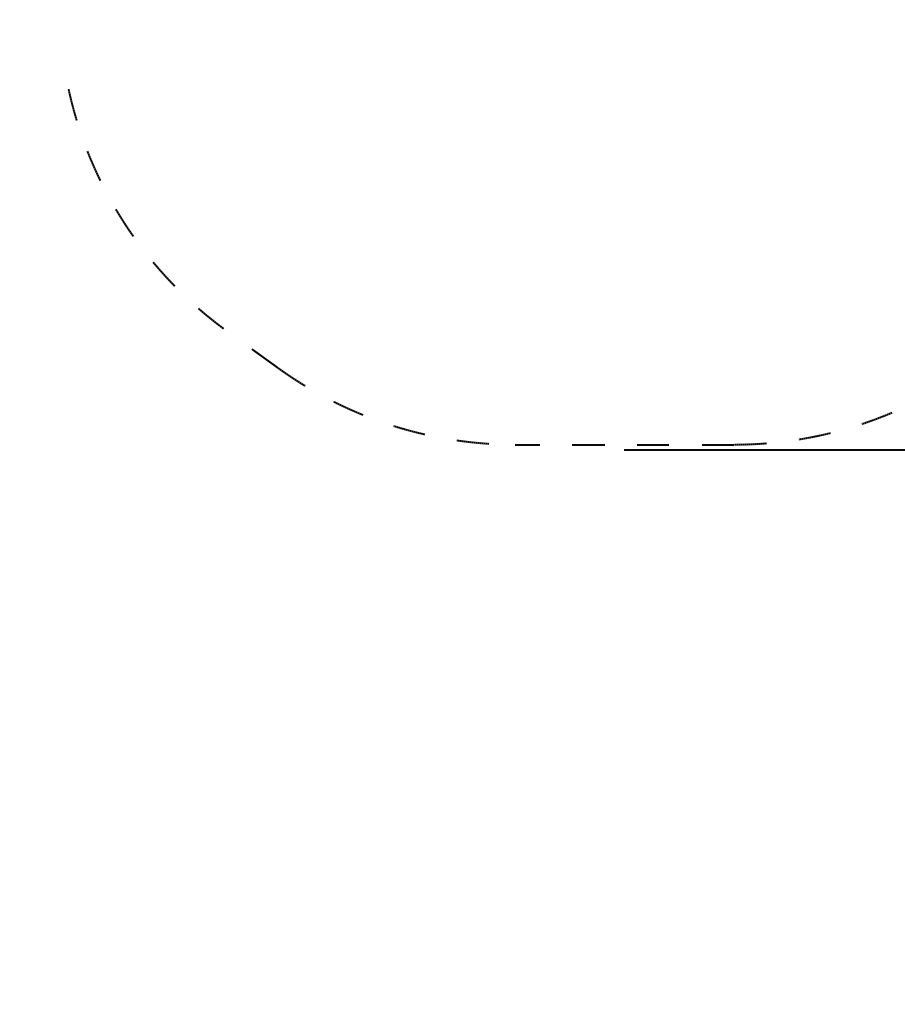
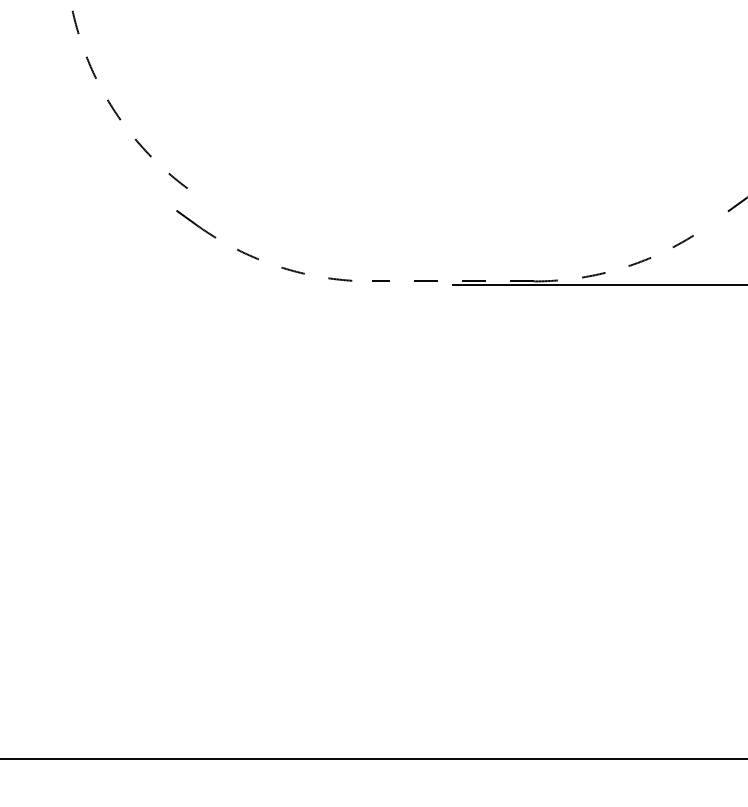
arc: (126, 223) -> (115, 110), moved

